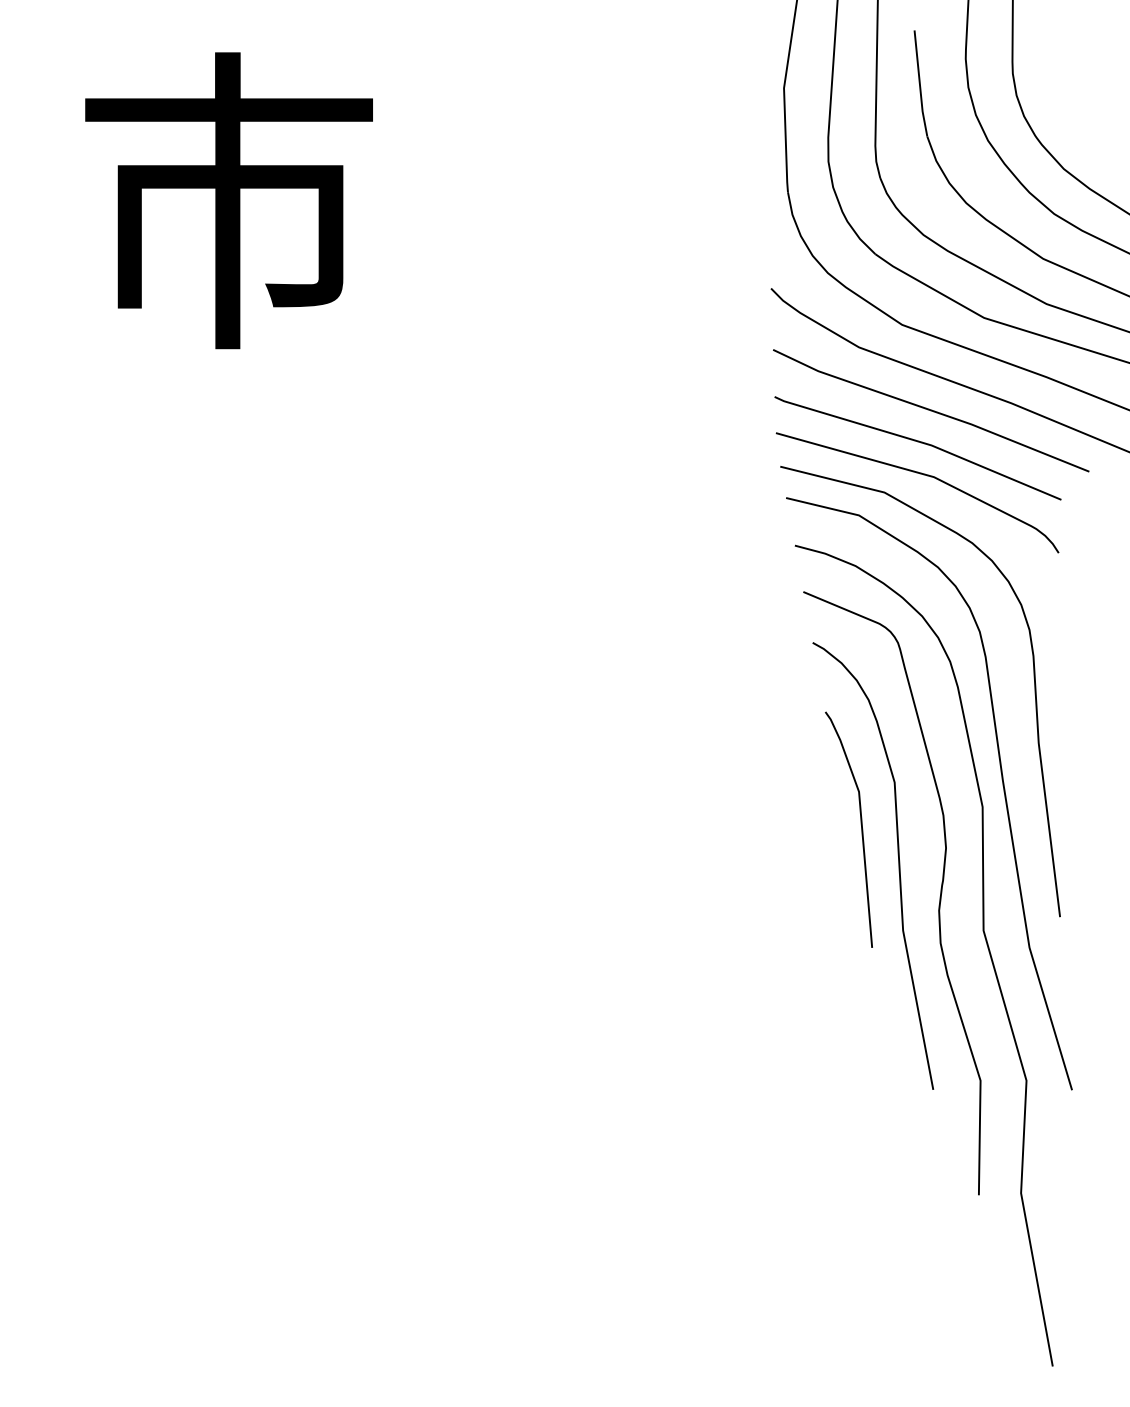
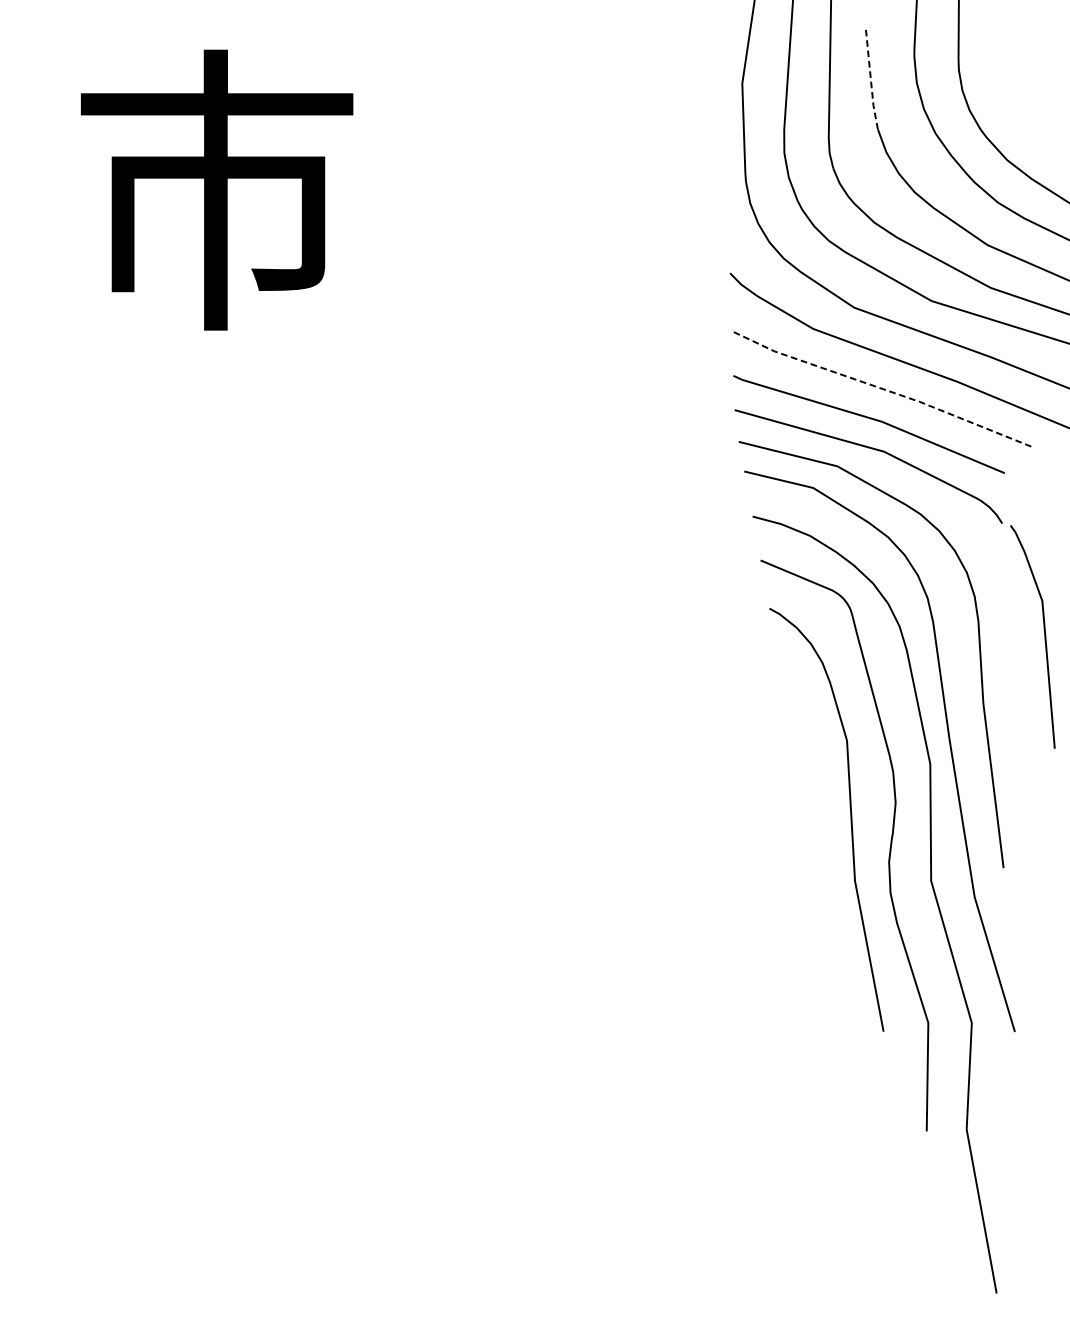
line: (919, 83) -> (870, 79), solid -> dashed
line: (930, 410) -> (880, 388), solid -> dashed
line: (860, 824) -> (1043, 631), moved

